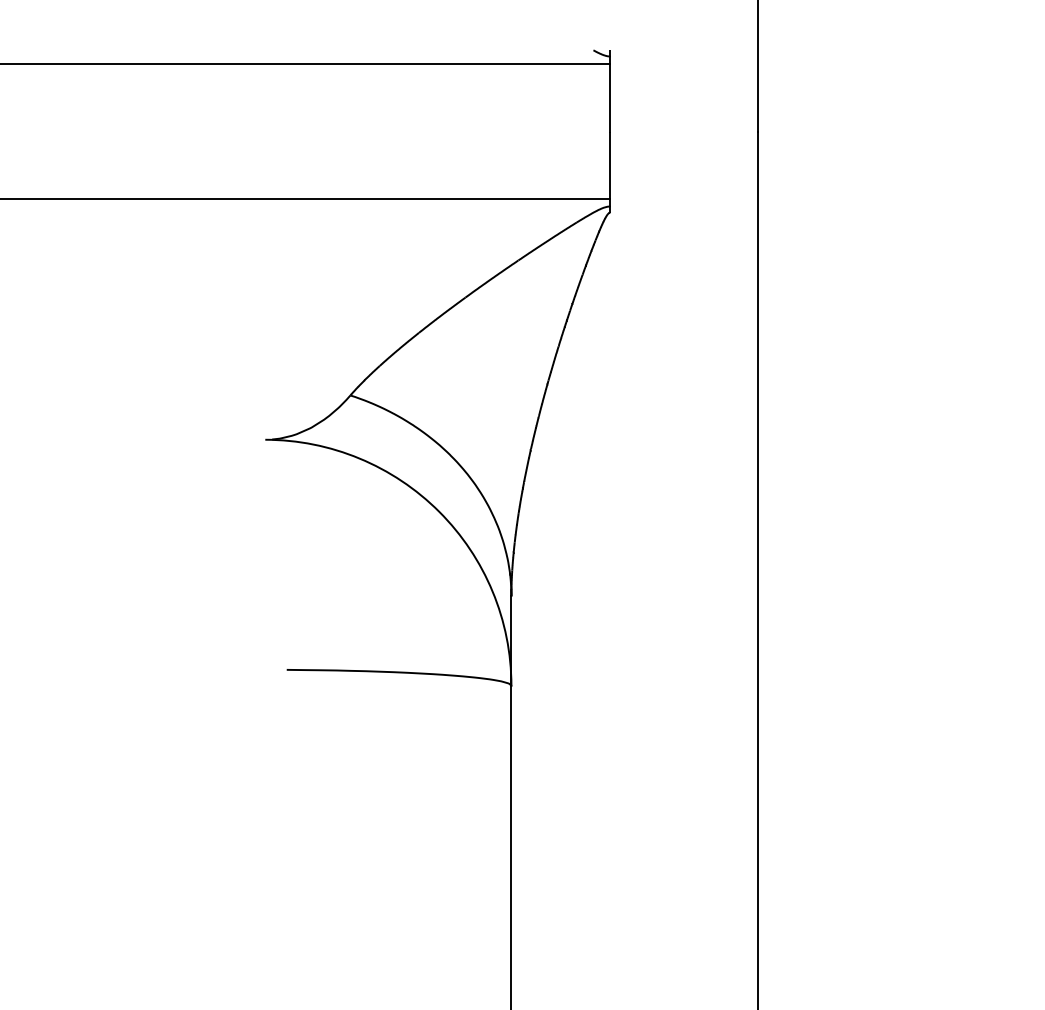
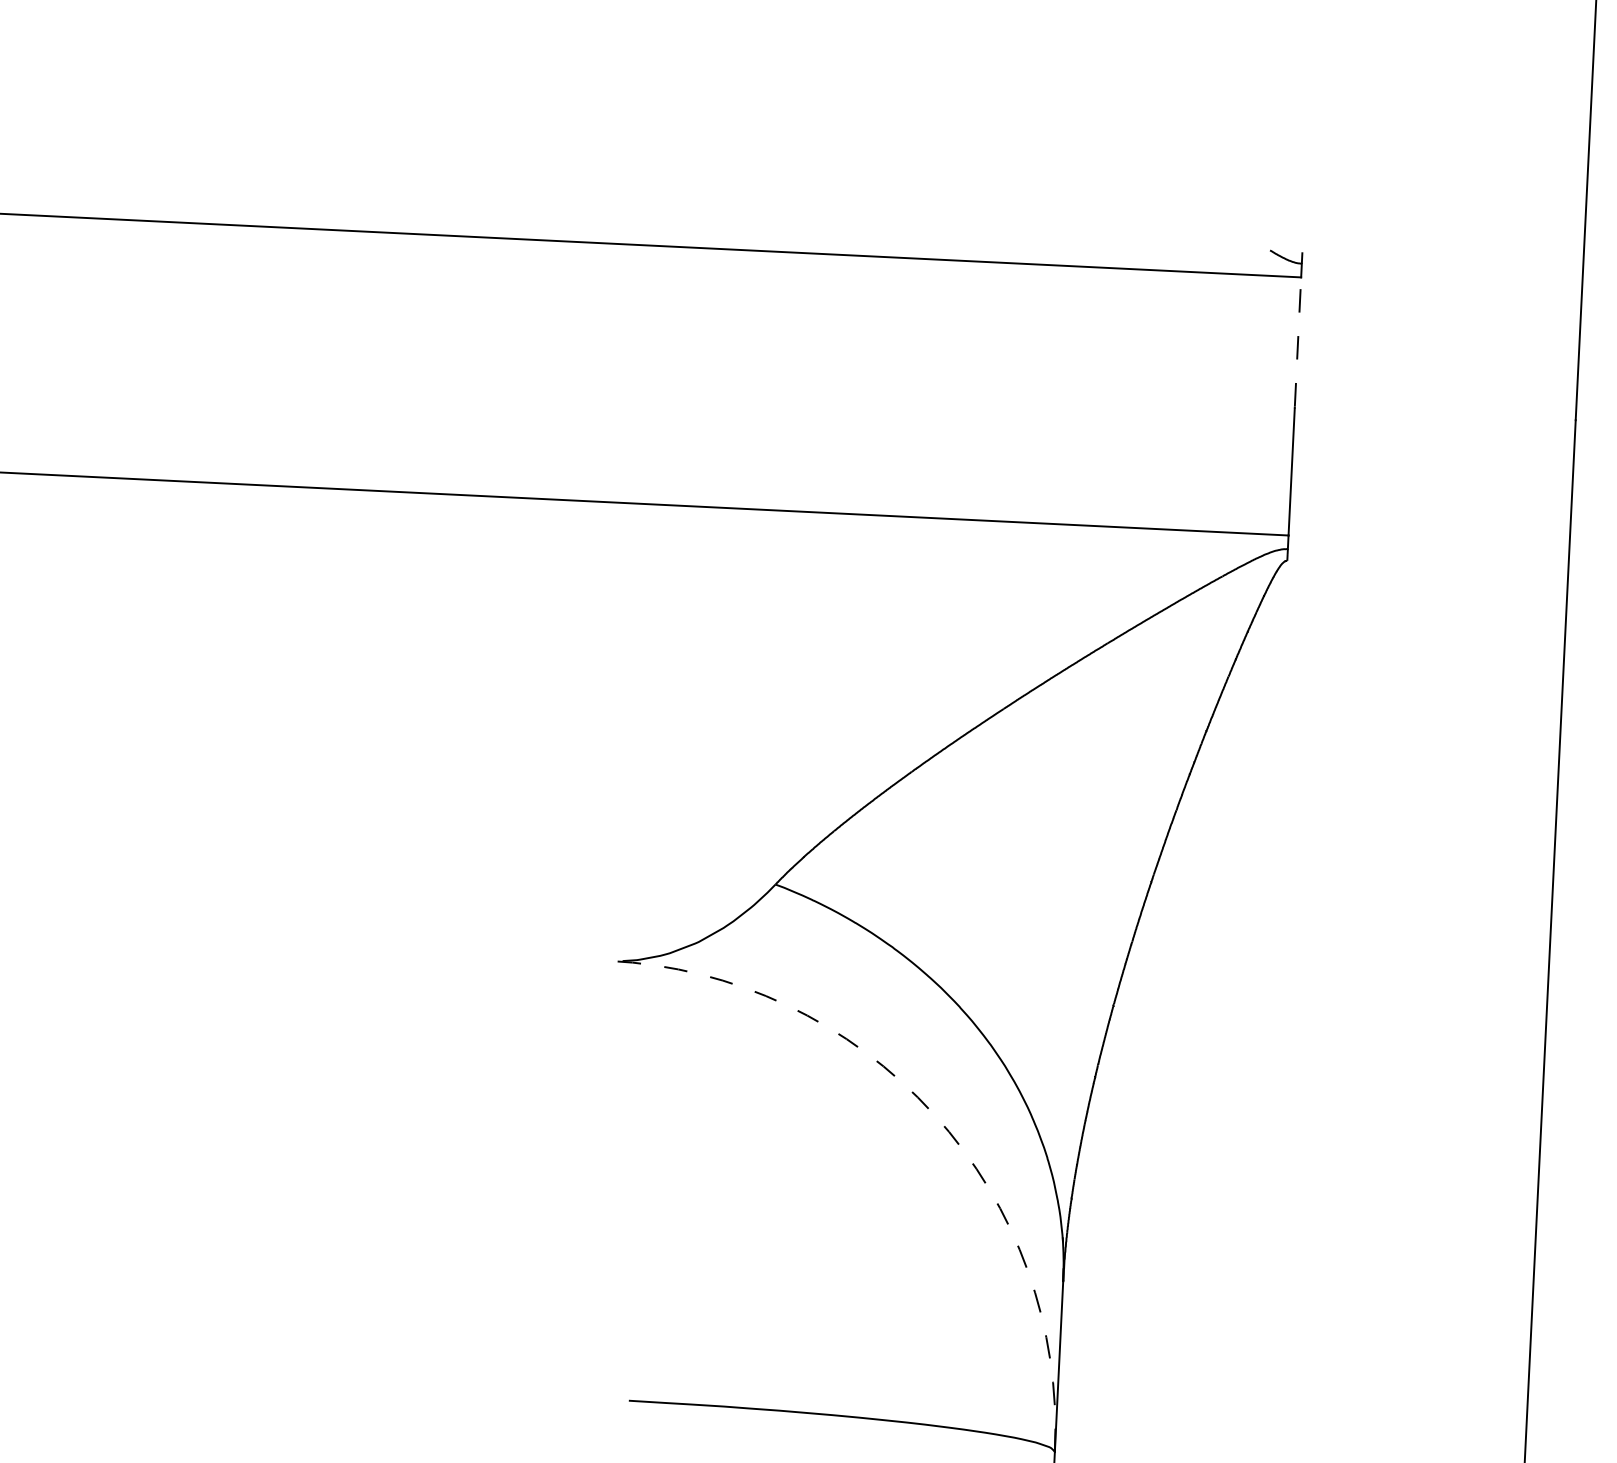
line: (610, 97) -> (1298, 341), solid -> dashed
arc: (439, 511) -> (934, 1113), solid -> dashed

